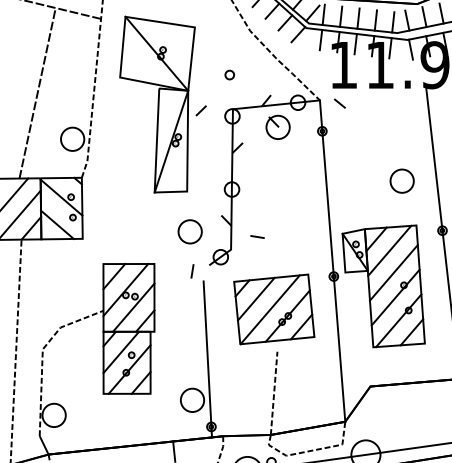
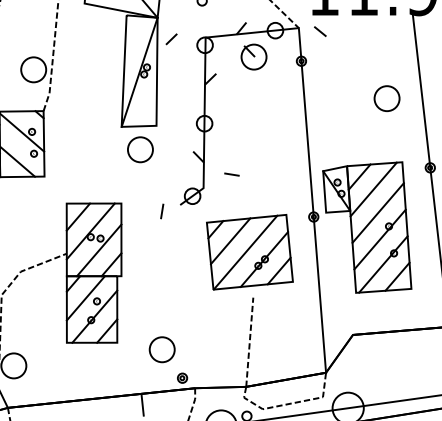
part: (401, 180) -> (386, 97), moved
part: (189, 231) -> (139, 149), moved
line: (207, 359) -> (178, 305), removed

